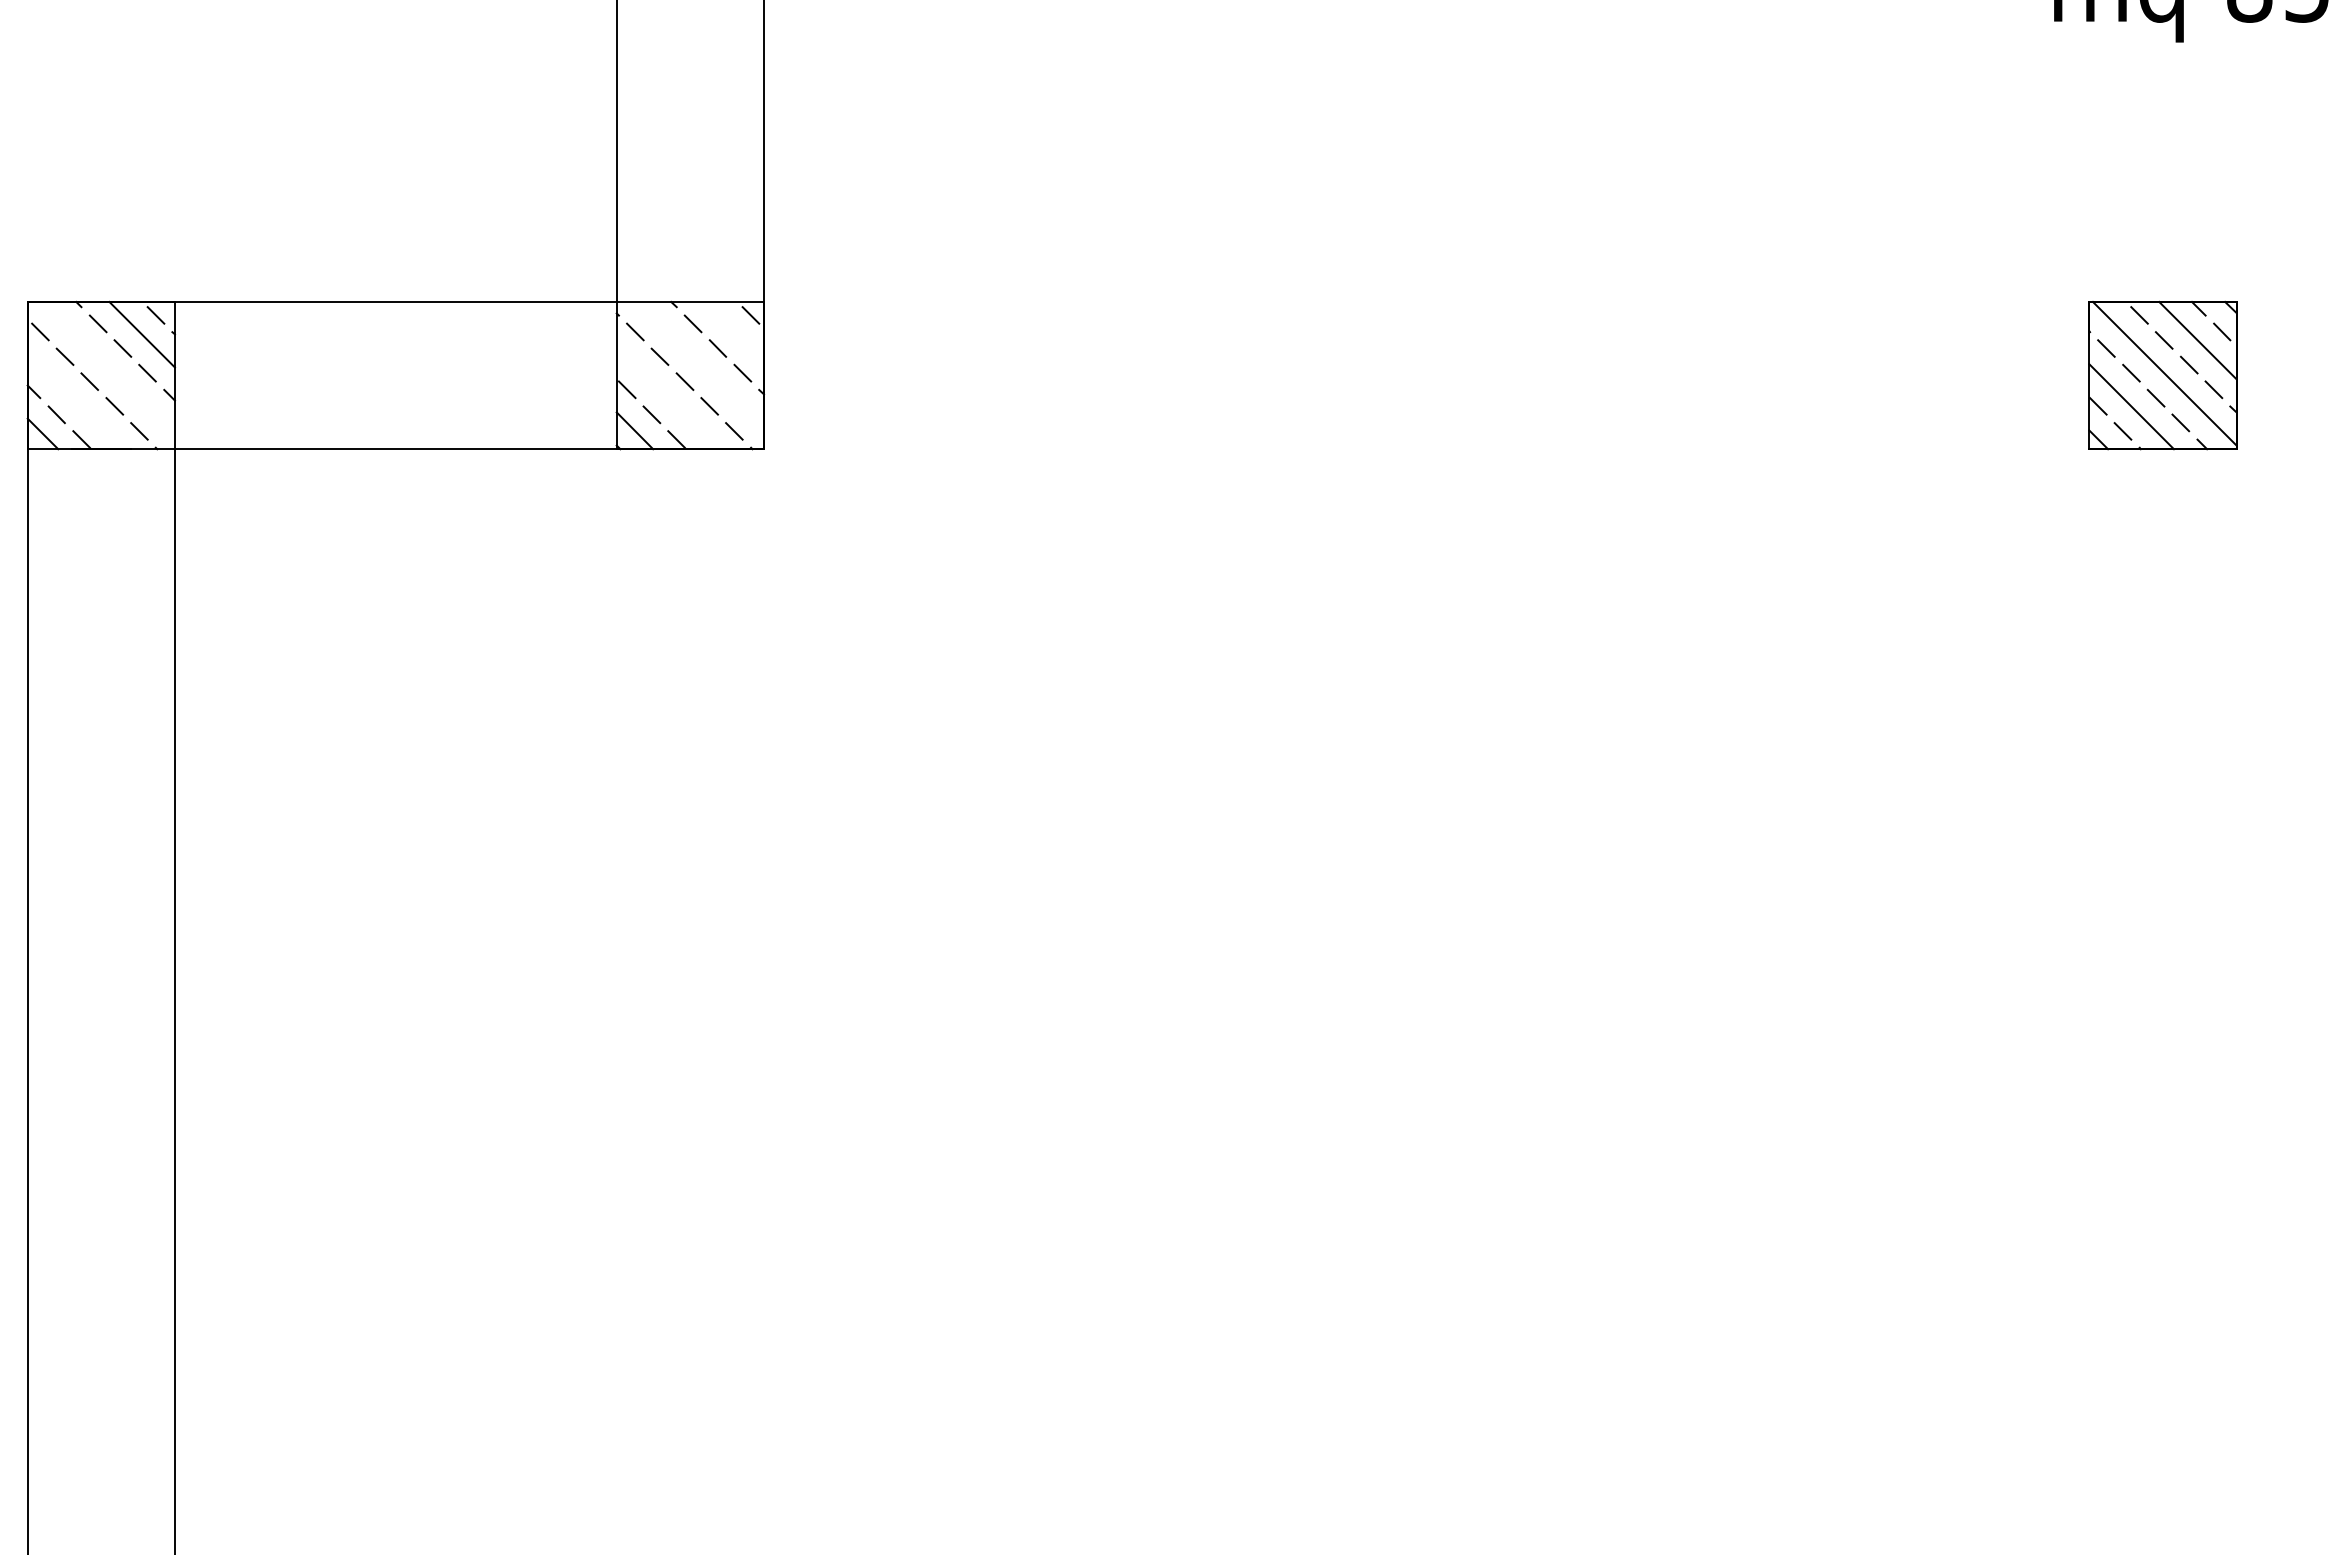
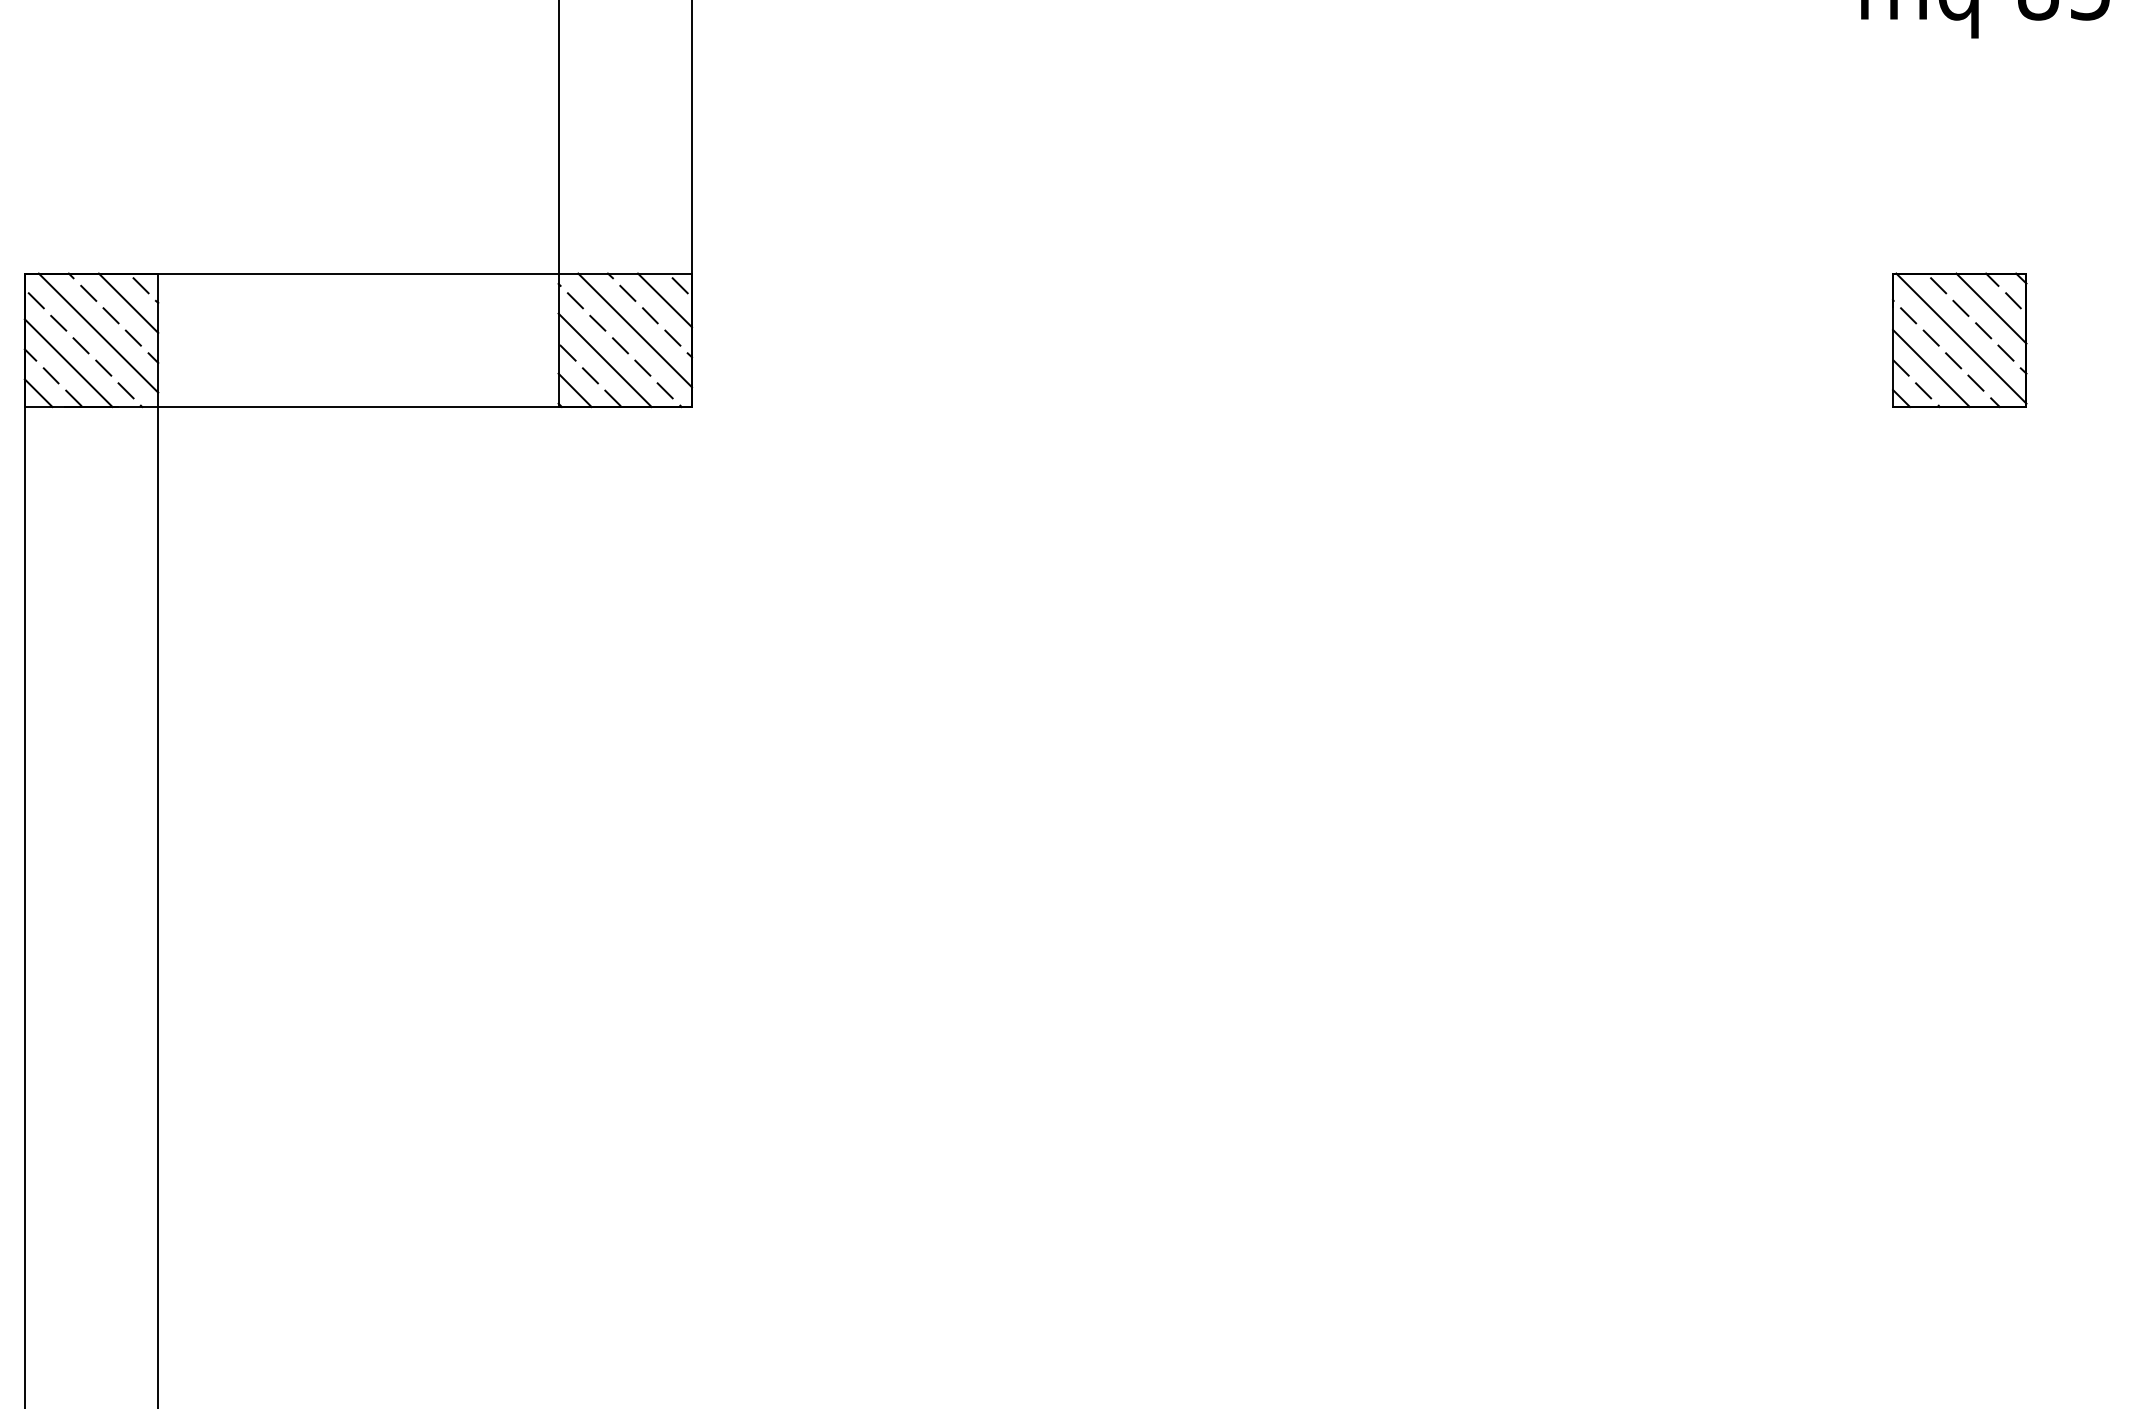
line: (733, 331) -> (664, 300), added
line: (700, 364) -> (634, 330), added
line: (108, 367) -> (98, 332), added
line: (667, 397) -> (604, 360), added
line: (75, 400) -> (68, 362), added

